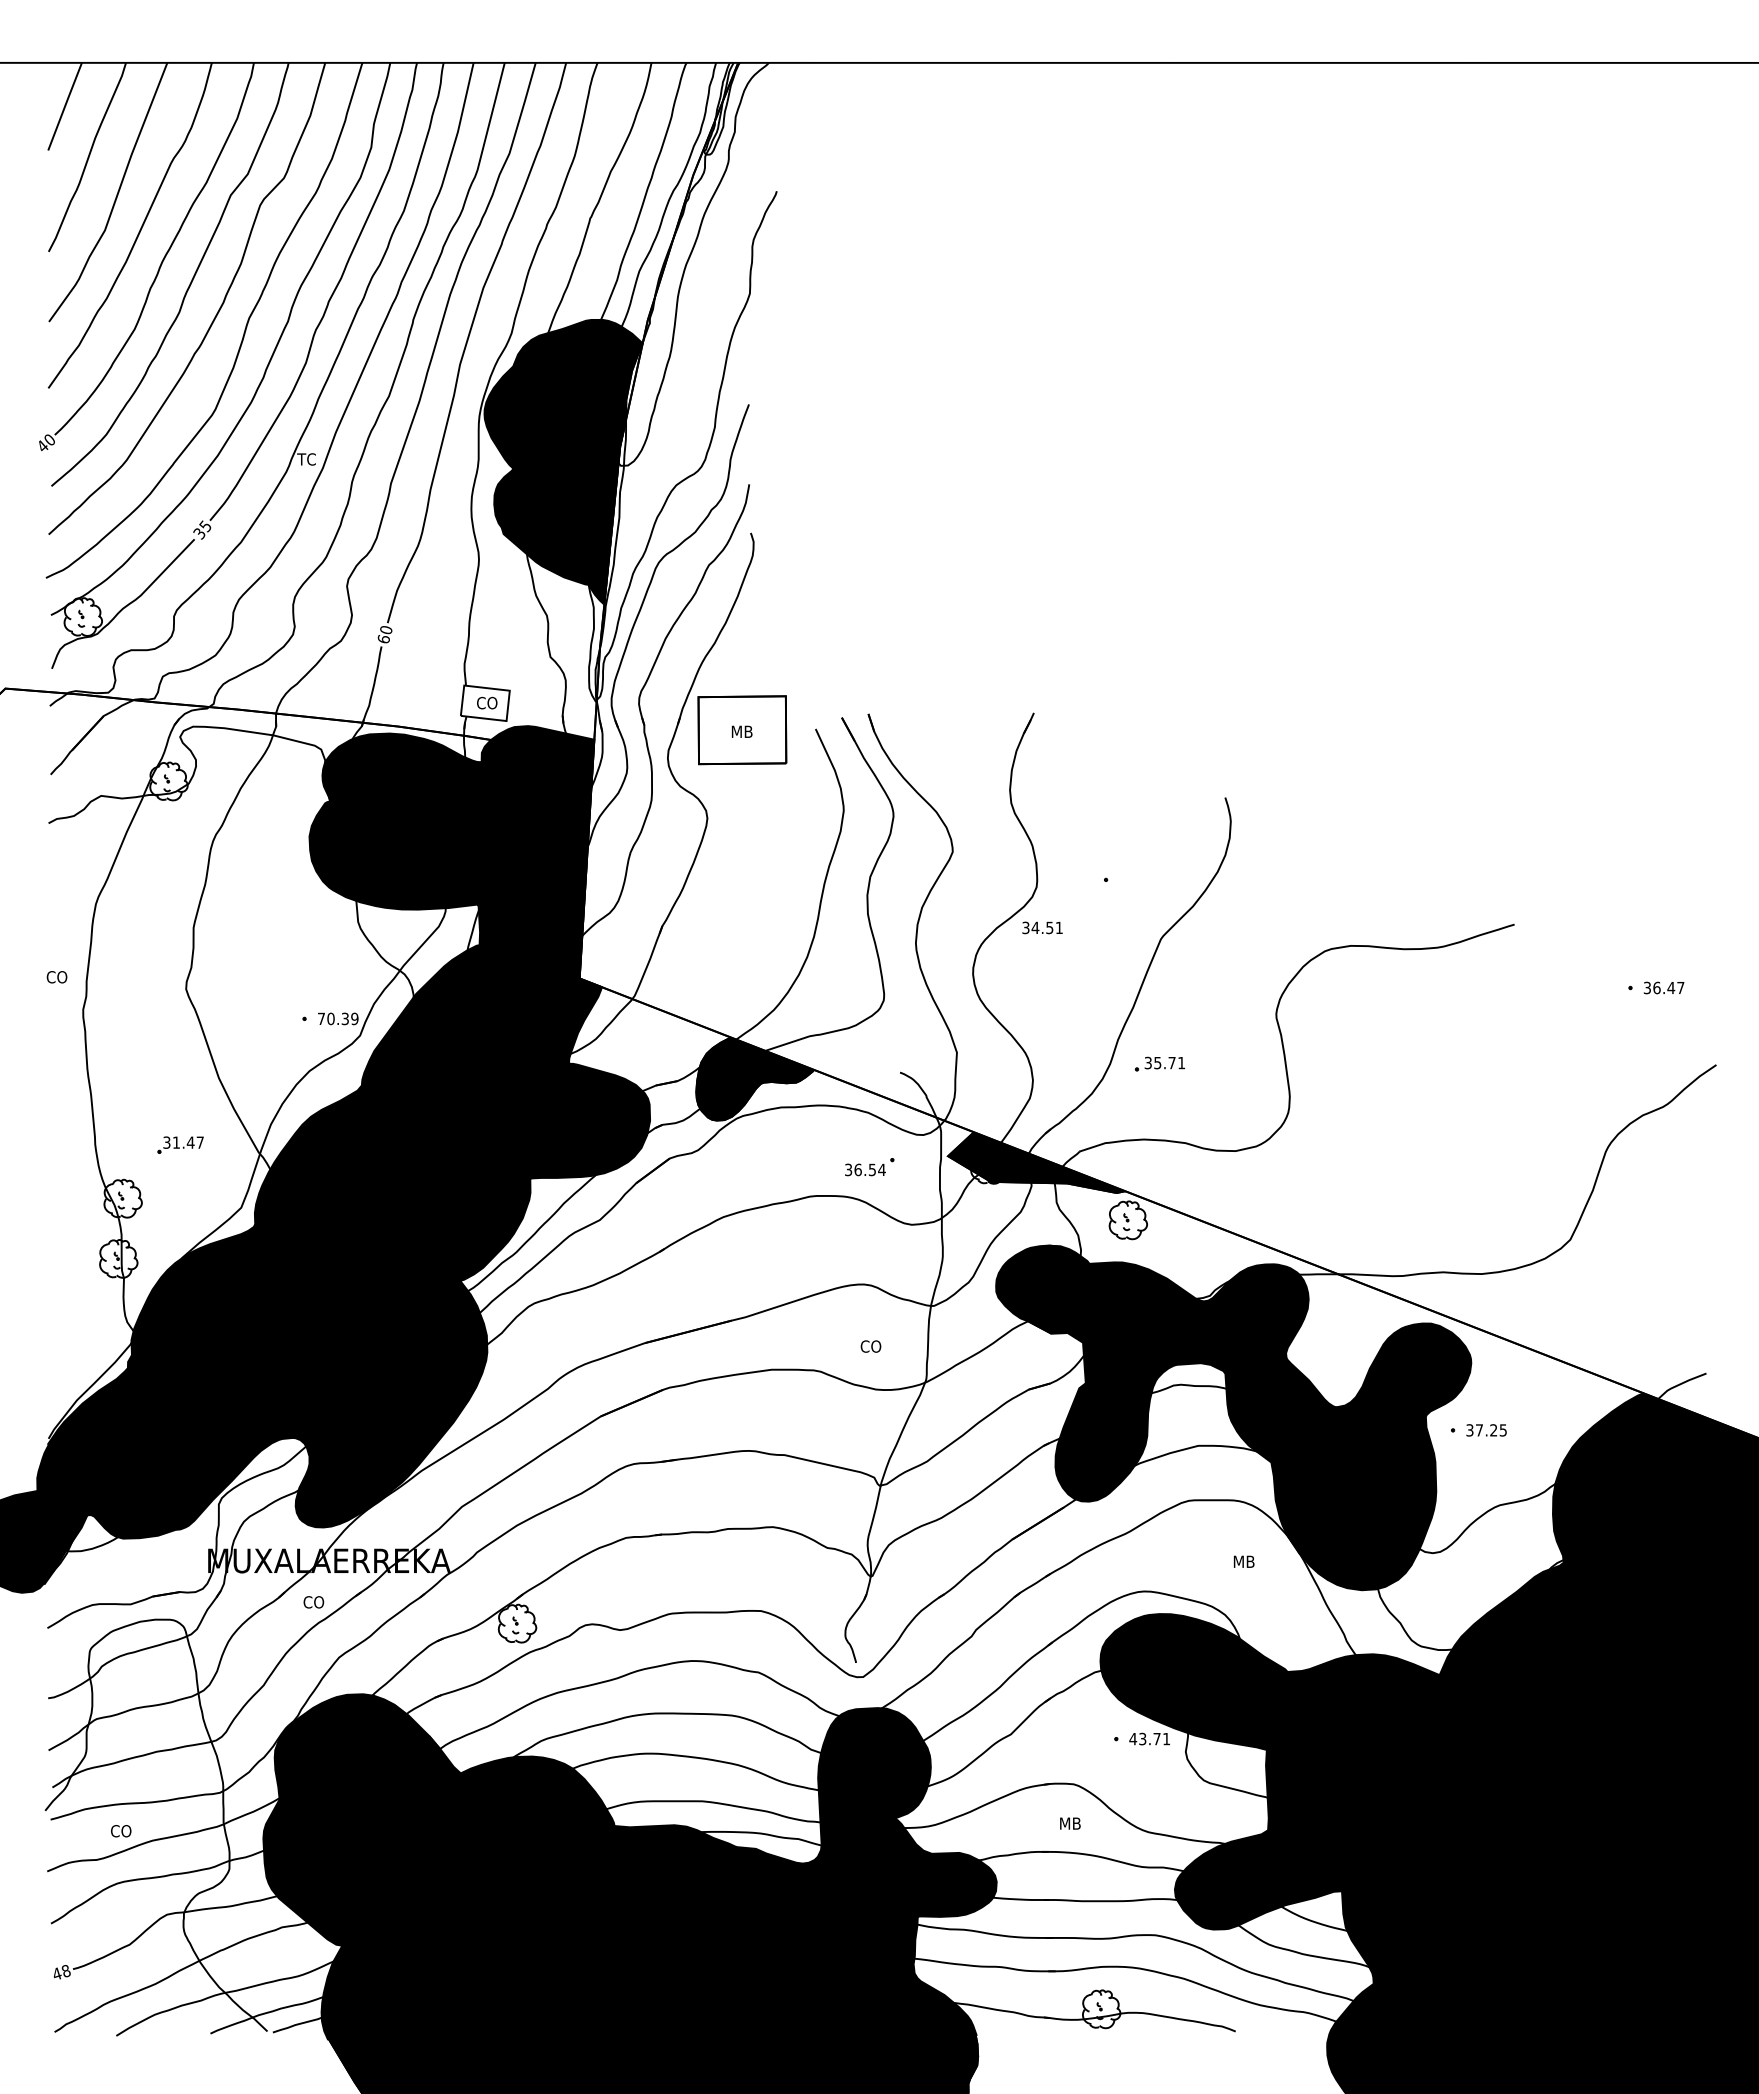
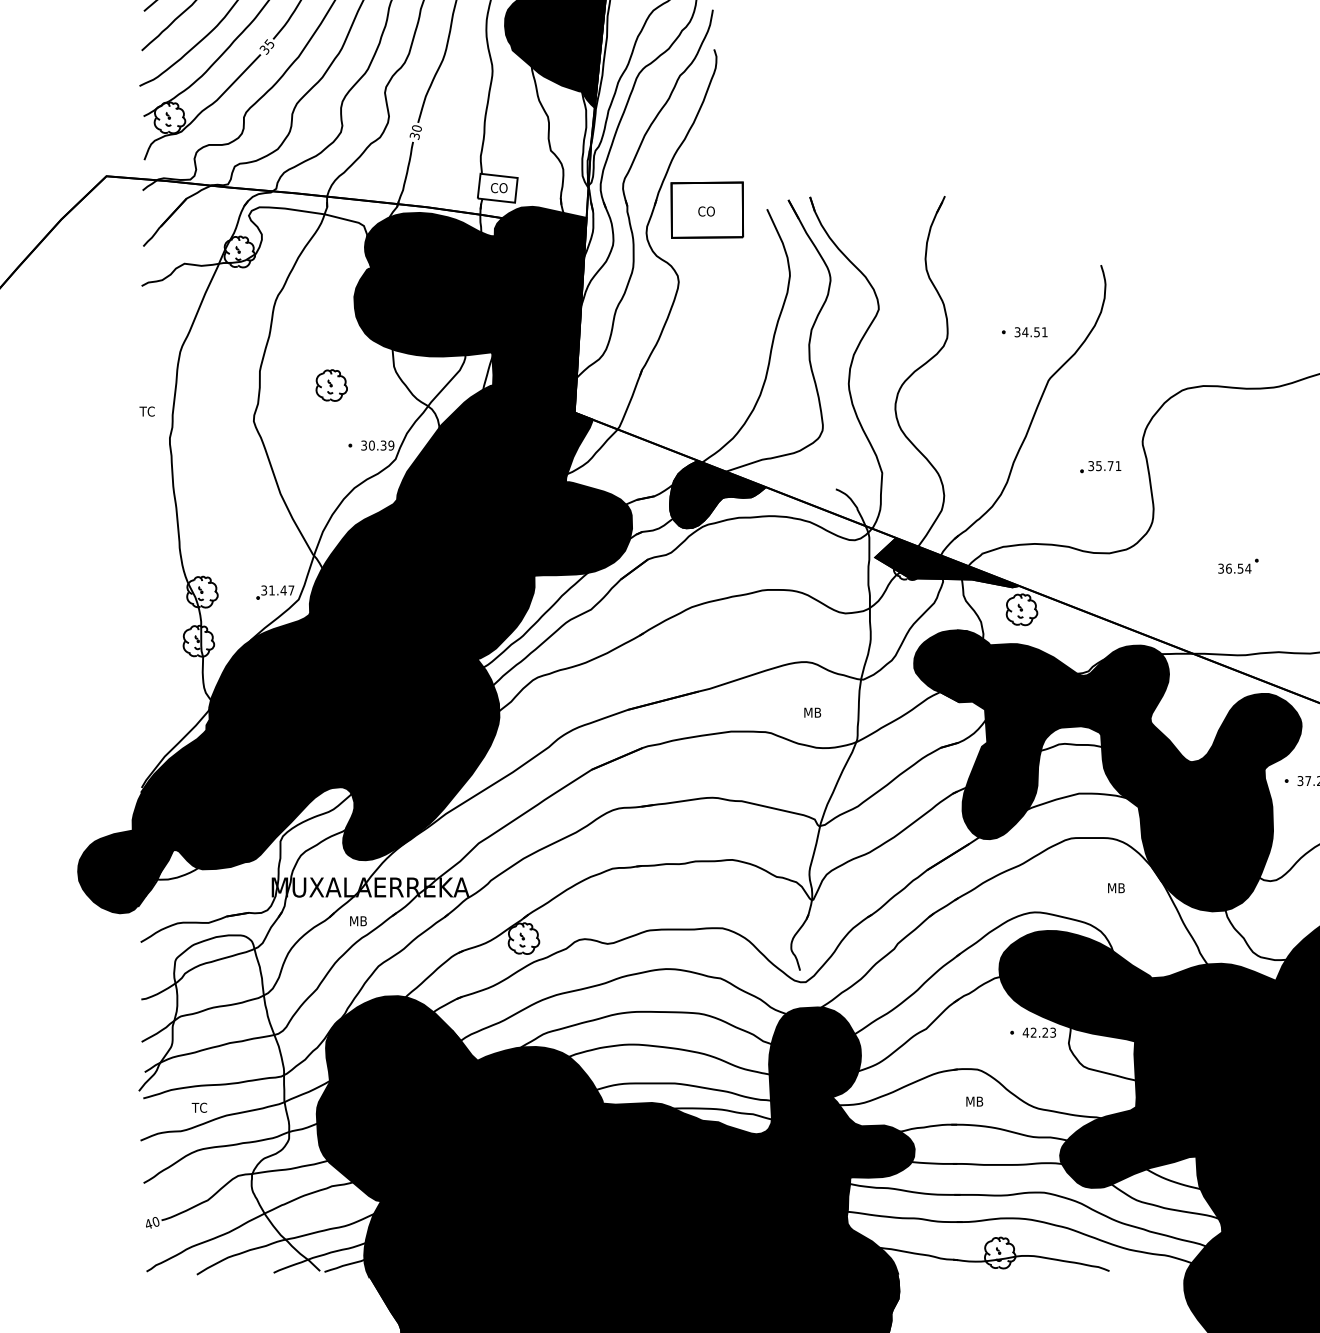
text: (383, 639) -> (414, 136), 60 -> 30
text: (741, 731) -> (706, 211), MB -> CO
text: (1042, 927) -> (1031, 331), moved
part: (281, 945) -> (331, 385), added
text: (56, 977) -> (148, 411), CO -> TC
text: (320, 1018) -> (363, 445), 70.39 -> 30.39
part: (1159, 1063) -> (1100, 466), moved
part: (180, 1144) -> (275, 591), moved
part: (869, 1167) -> (1238, 566), moved
text: (870, 1346) -> (811, 712), CO -> MB
text: (313, 1602) -> (357, 921), CO -> MB
text: (1154, 1738) -> (1043, 1032), 43.71 -> 42.23
text: (120, 1831) -> (200, 1108), CO -> TC
text: (65, 1971) -> (155, 1222), 48 -> 40

